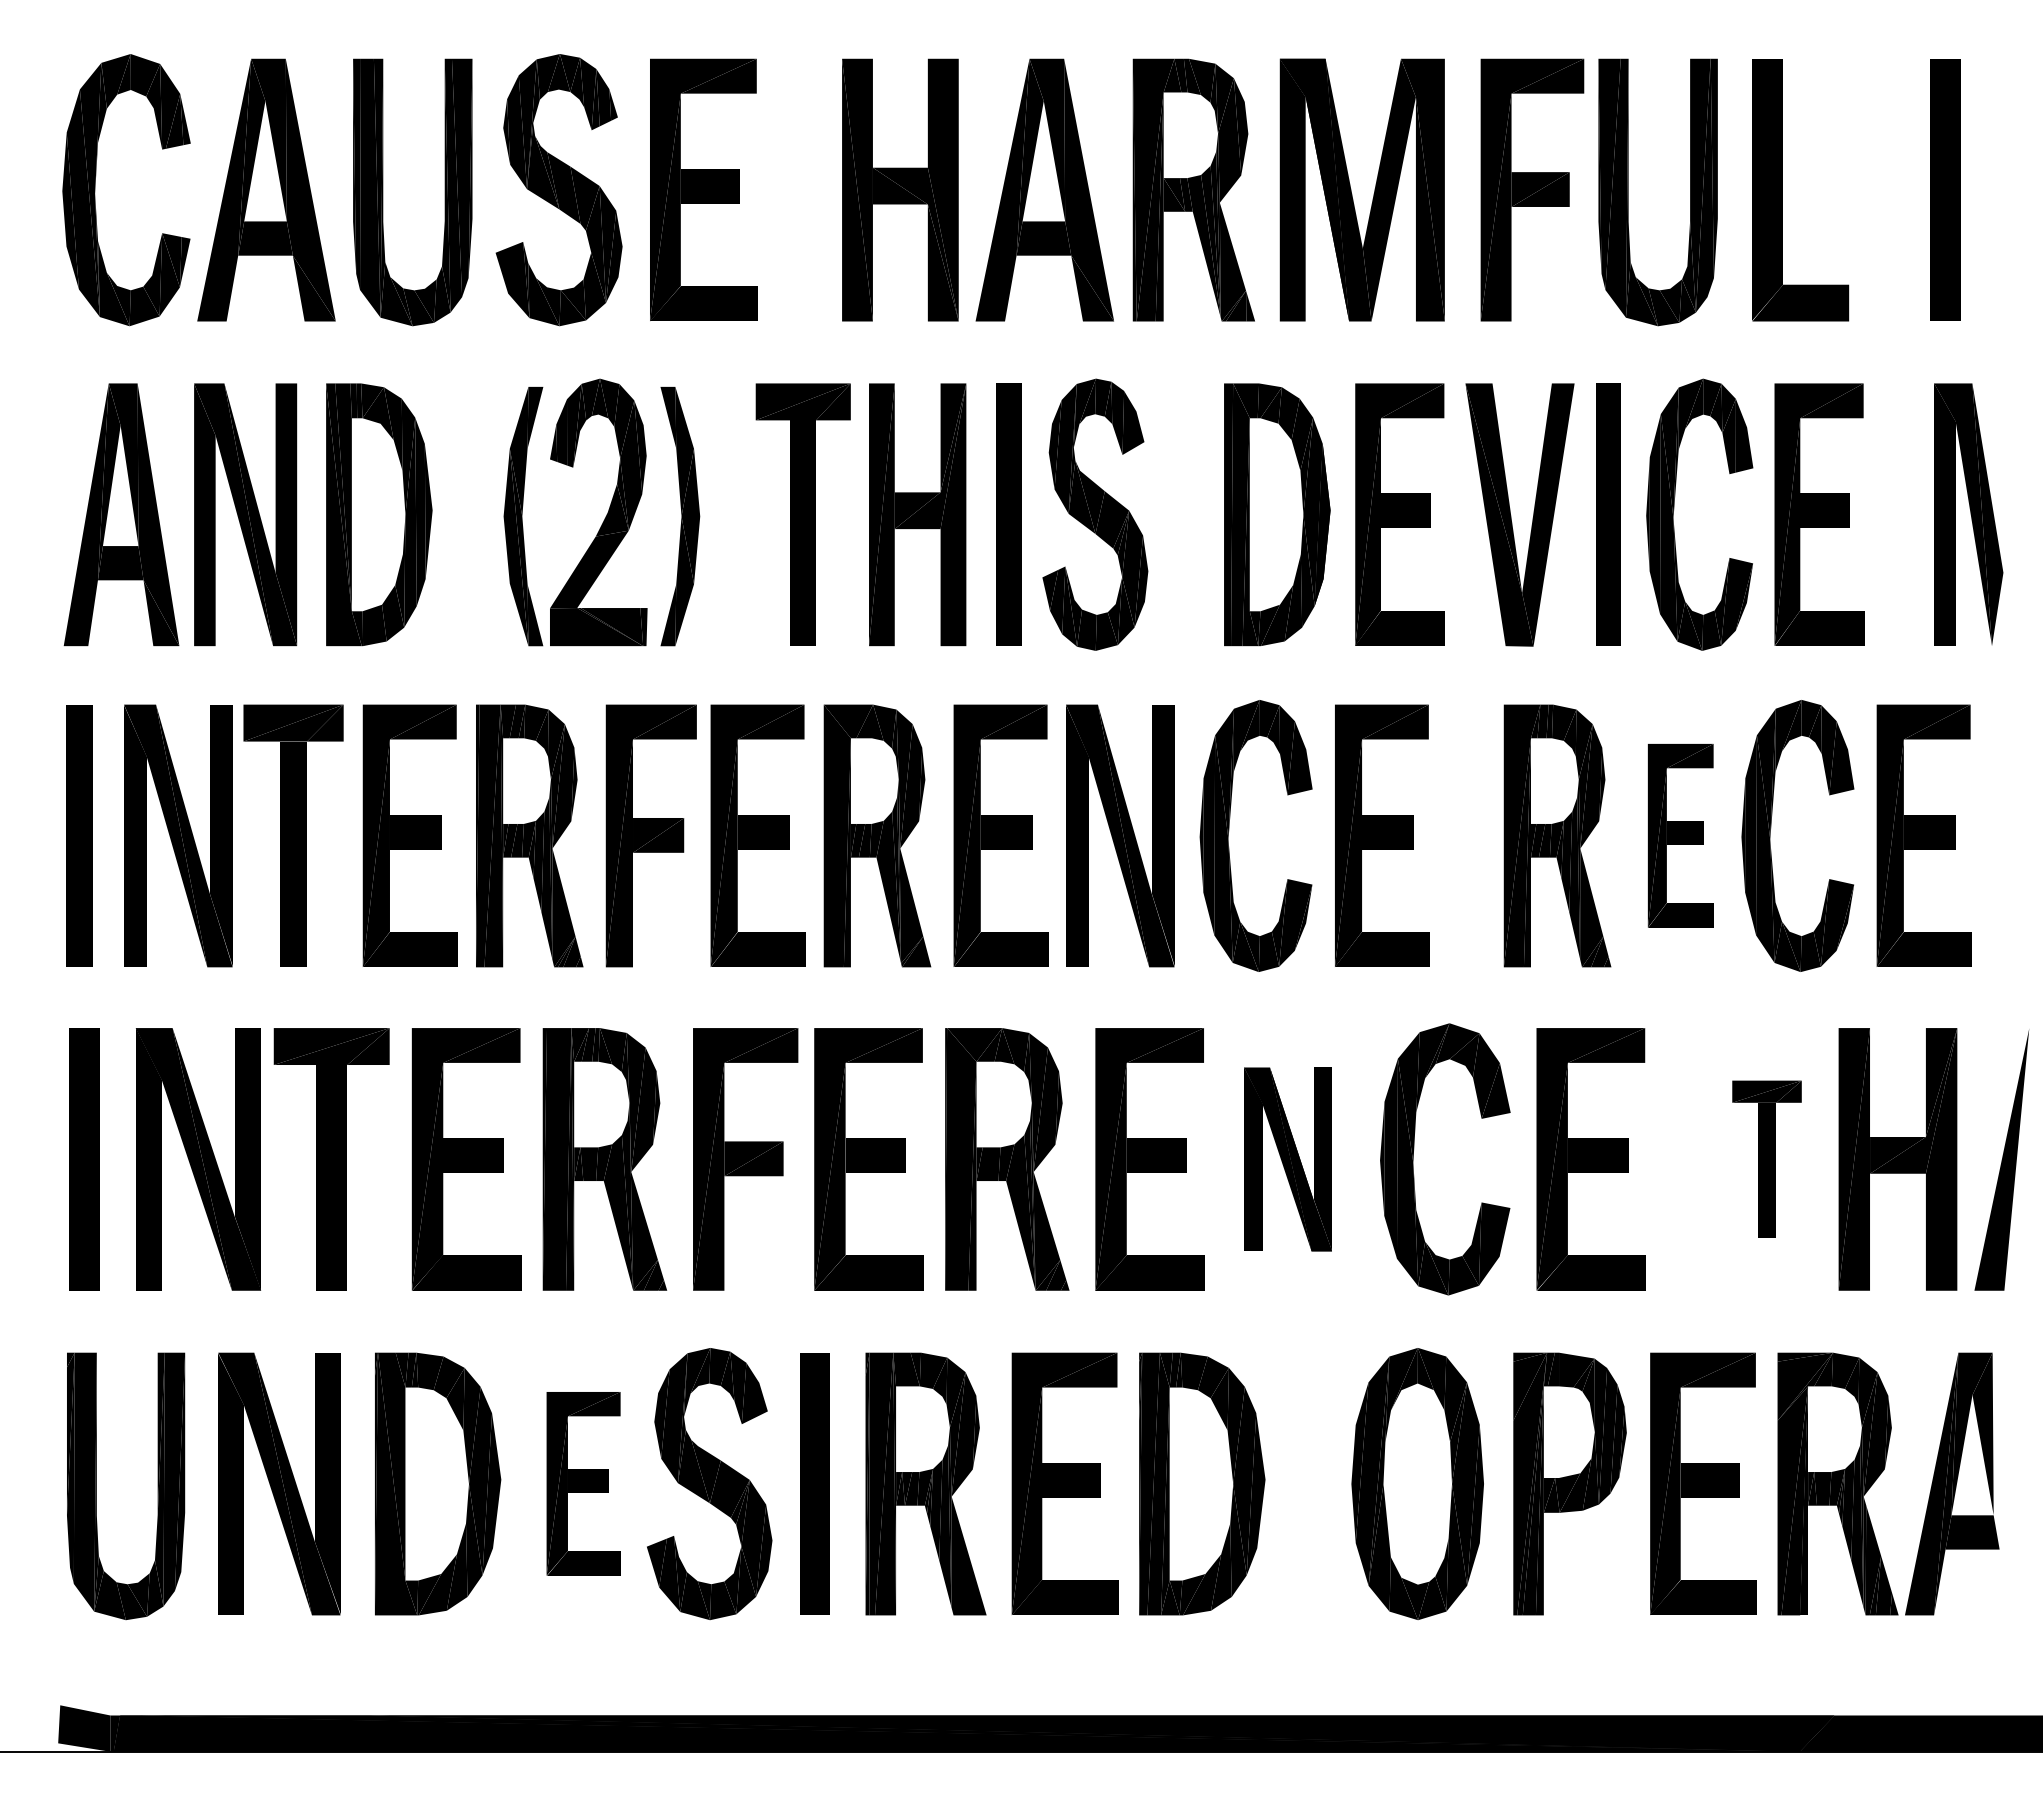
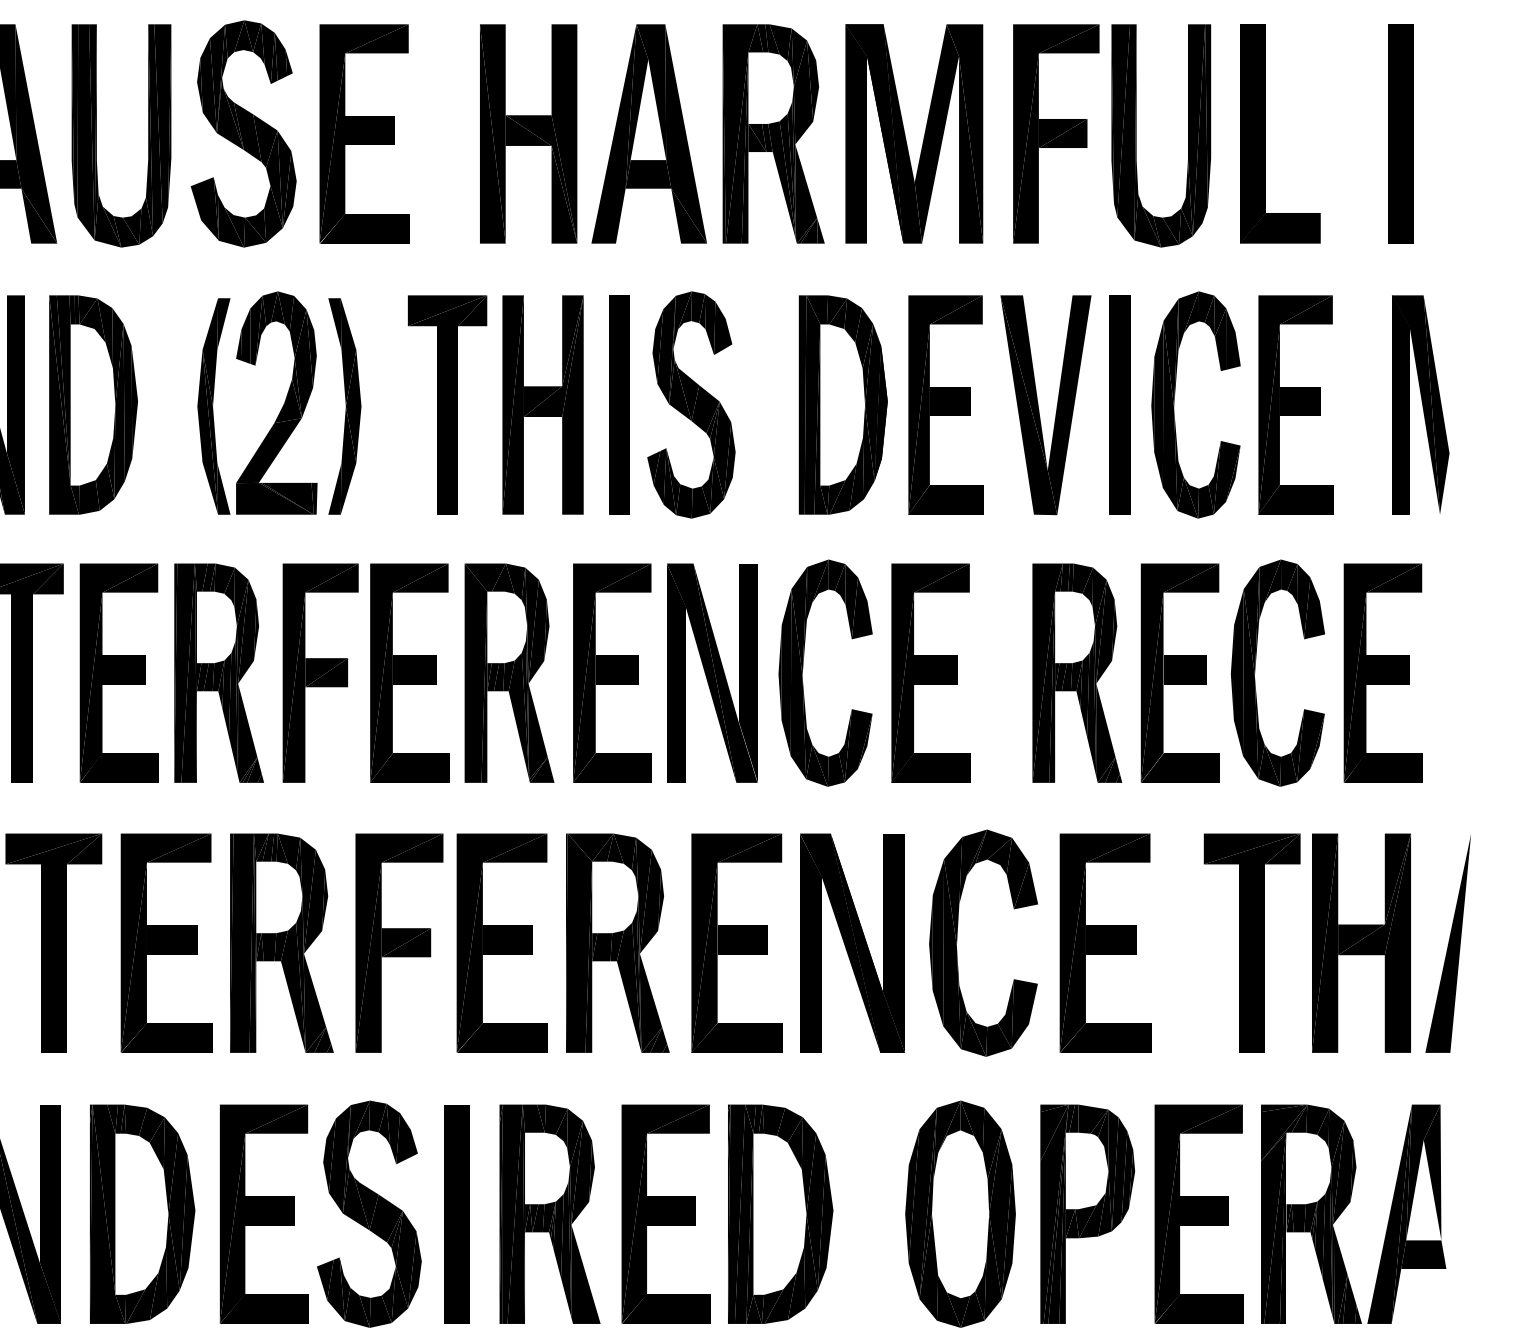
part: (1680, 835) -> (1179, 672), size x1.43
part: (1287, 1159) -> (851, 943), size x1.43
part: (1766, 1159) -> (1251, 943), size x1.67
part: (583, 1483) -> (264, 1213), size x1.43

